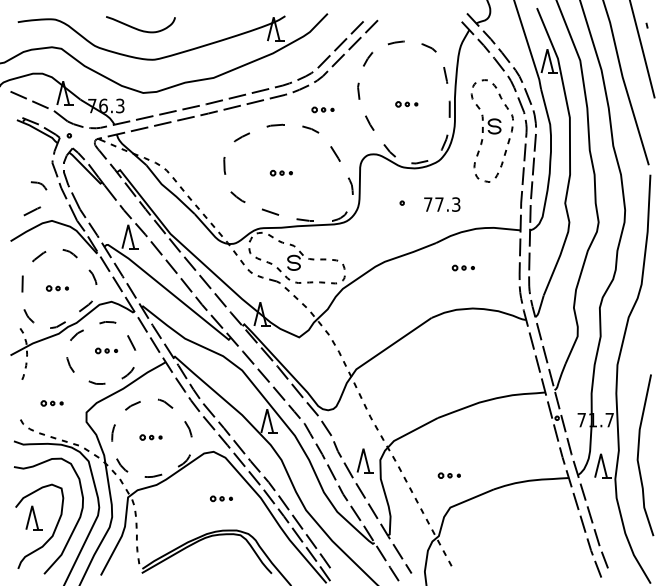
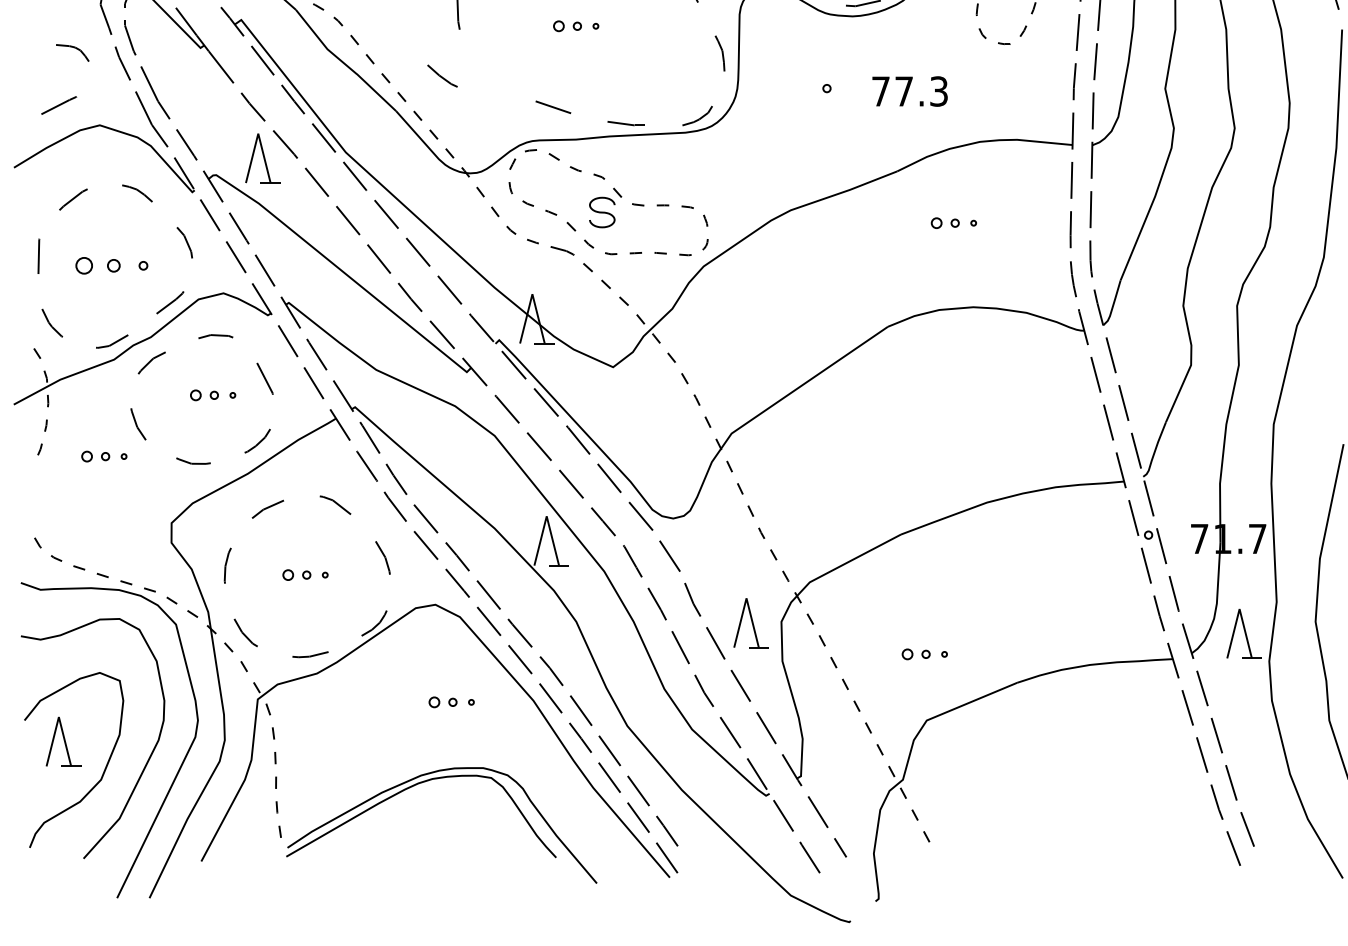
line: (237, 196) -> (441, 74), moved
part: (56, 288) -> (109, 265), size x1.6
part: (51, 403) -> (102, 456), moved

